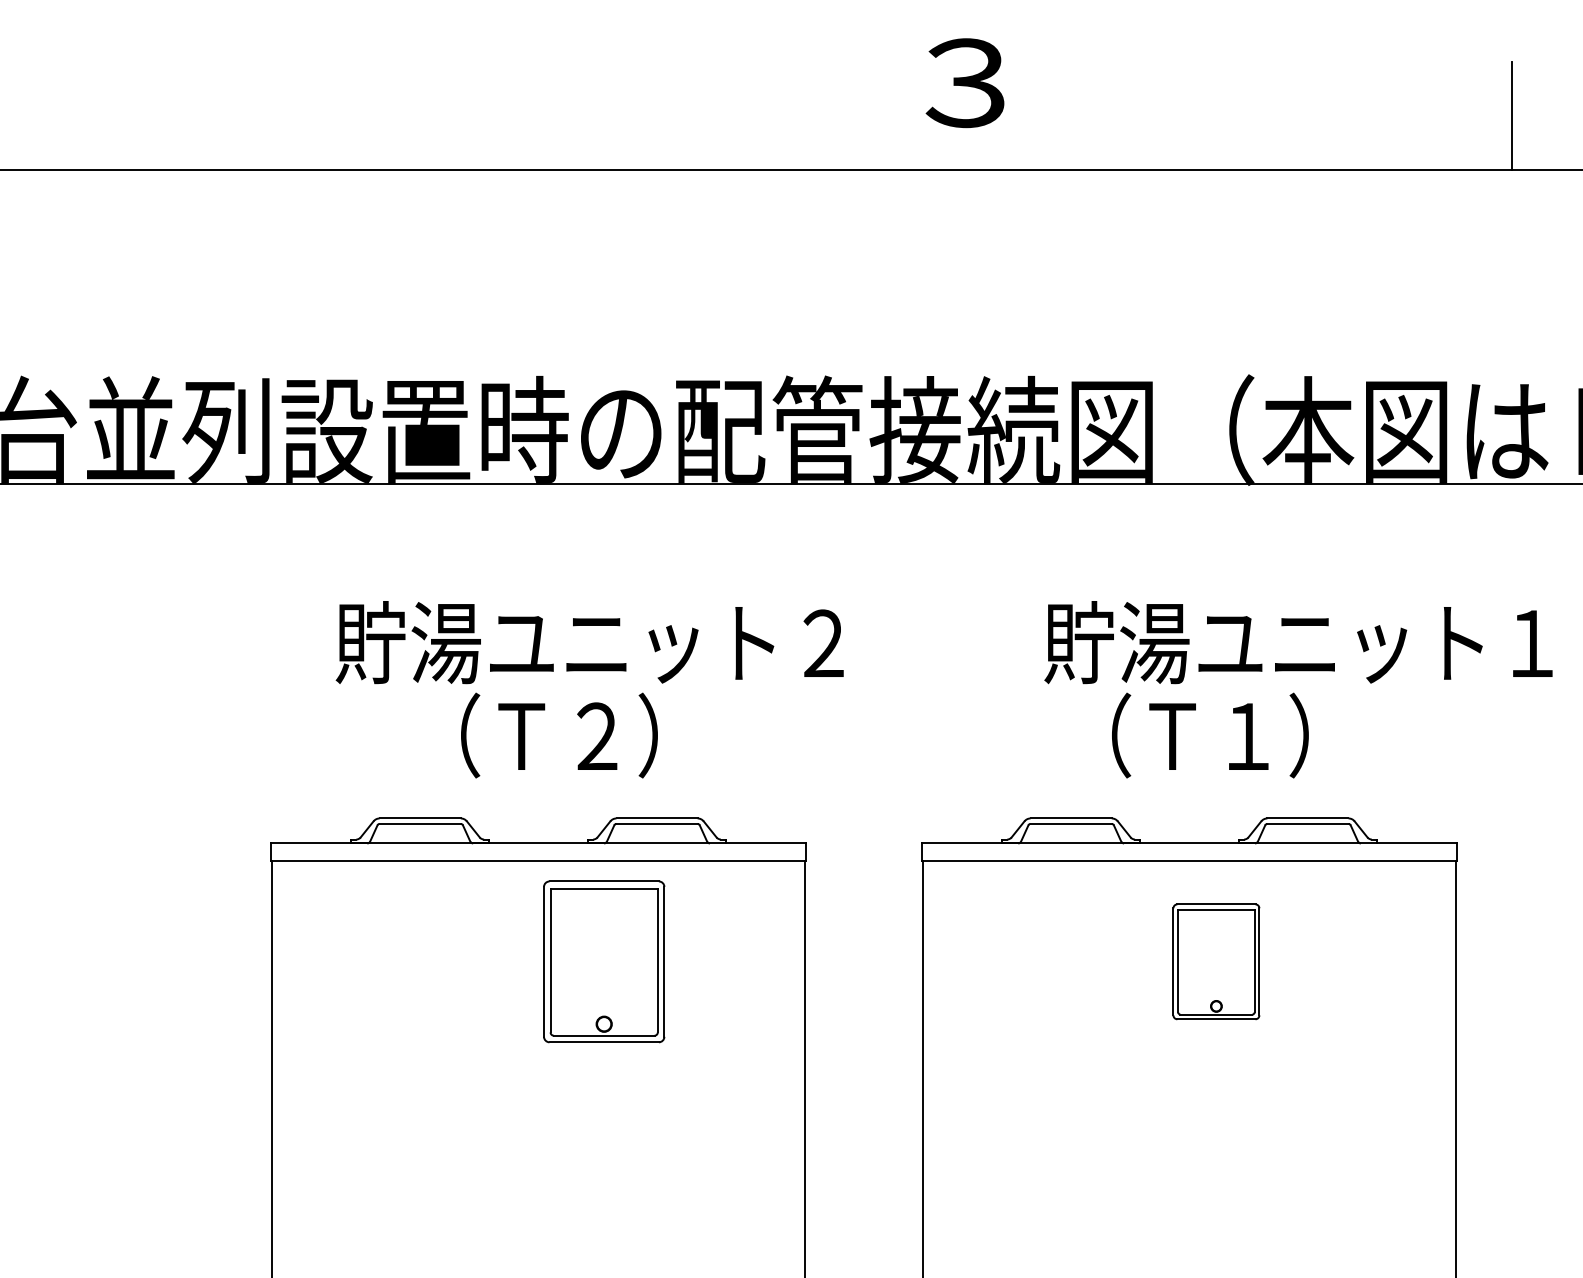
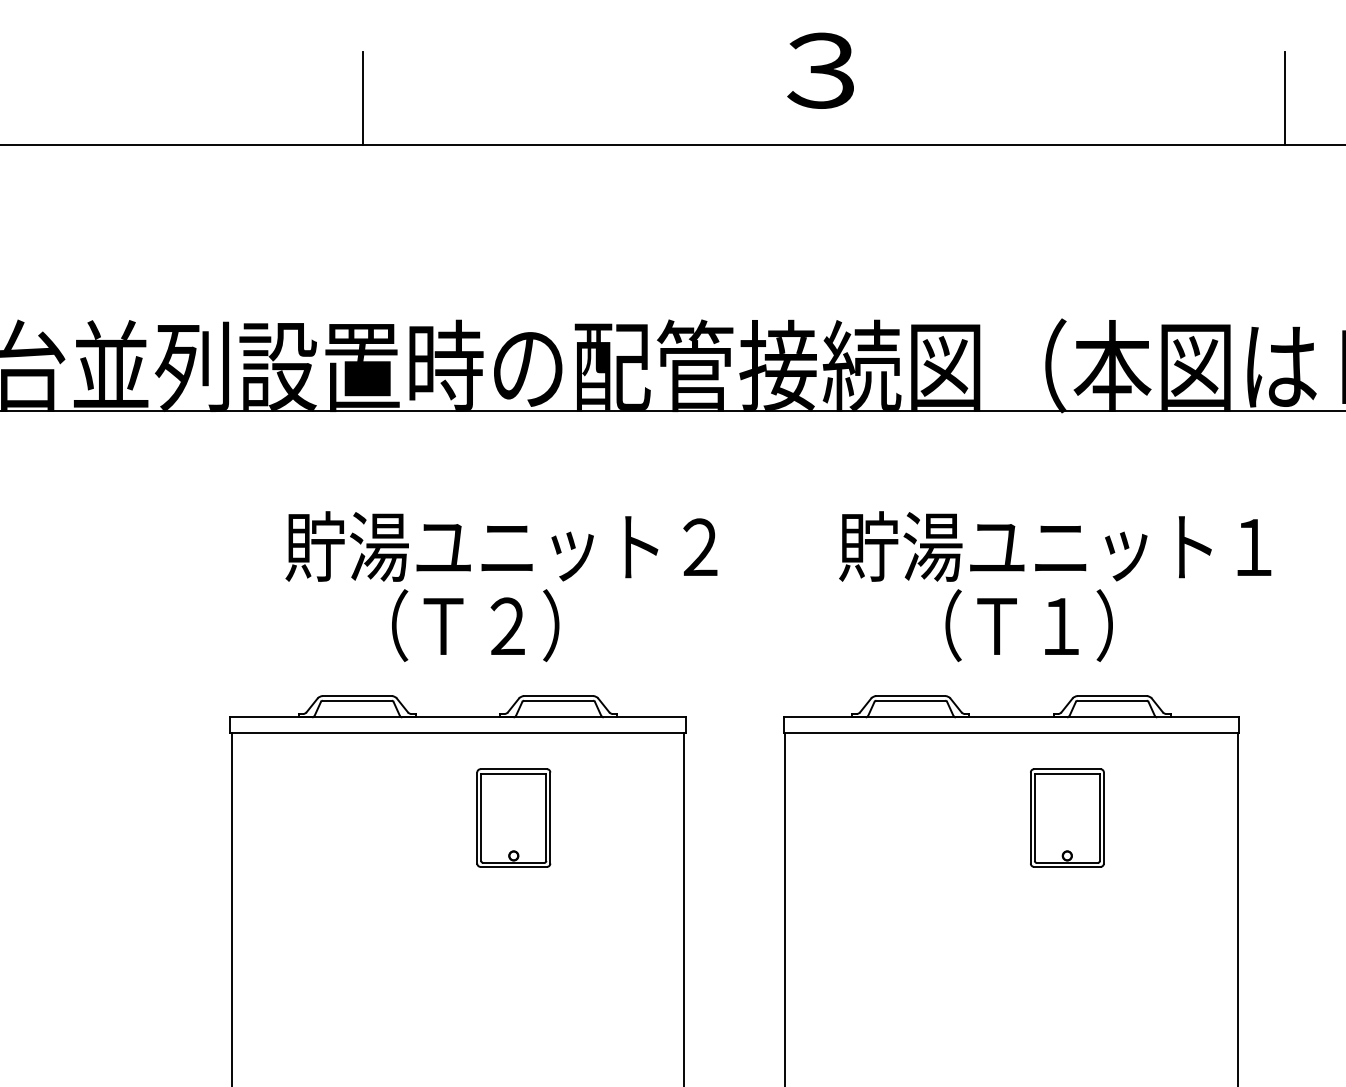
line: (426, 115) -> (362, 98), added
text: (1298, 642) -> (1055, 546), moved
part: (603, 961) -> (513, 817), size x0.71
part: (1216, 961) -> (1067, 817), moved

